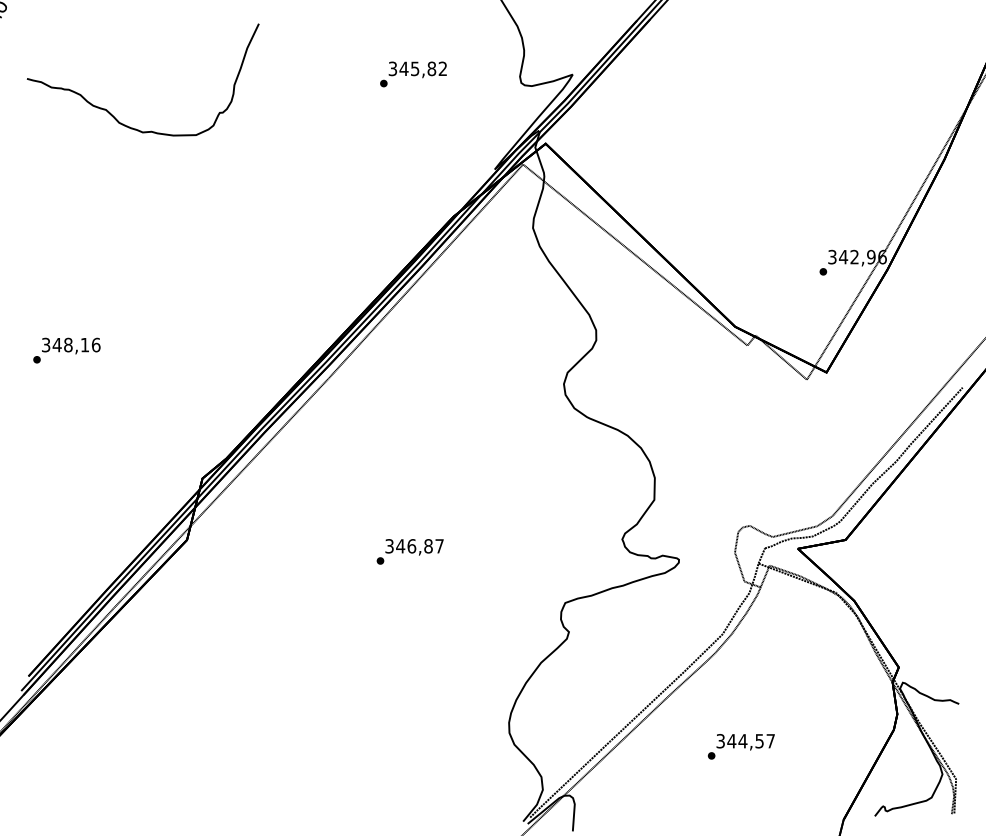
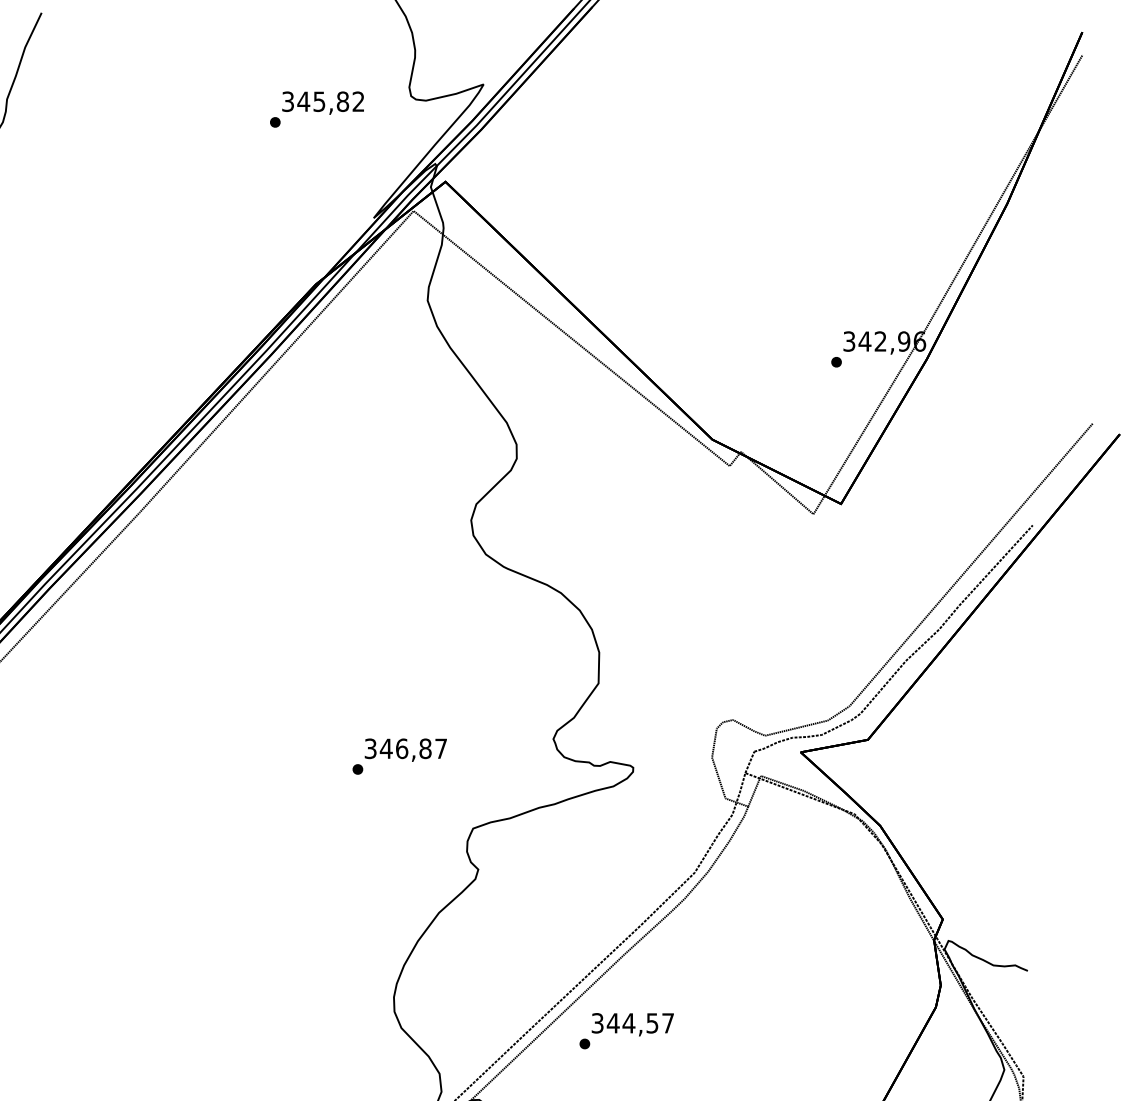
text: (413, 74) -> (317, 109), moved
text: (409, 551) -> (398, 756), moved
text: (741, 746) -> (626, 1030), moved

